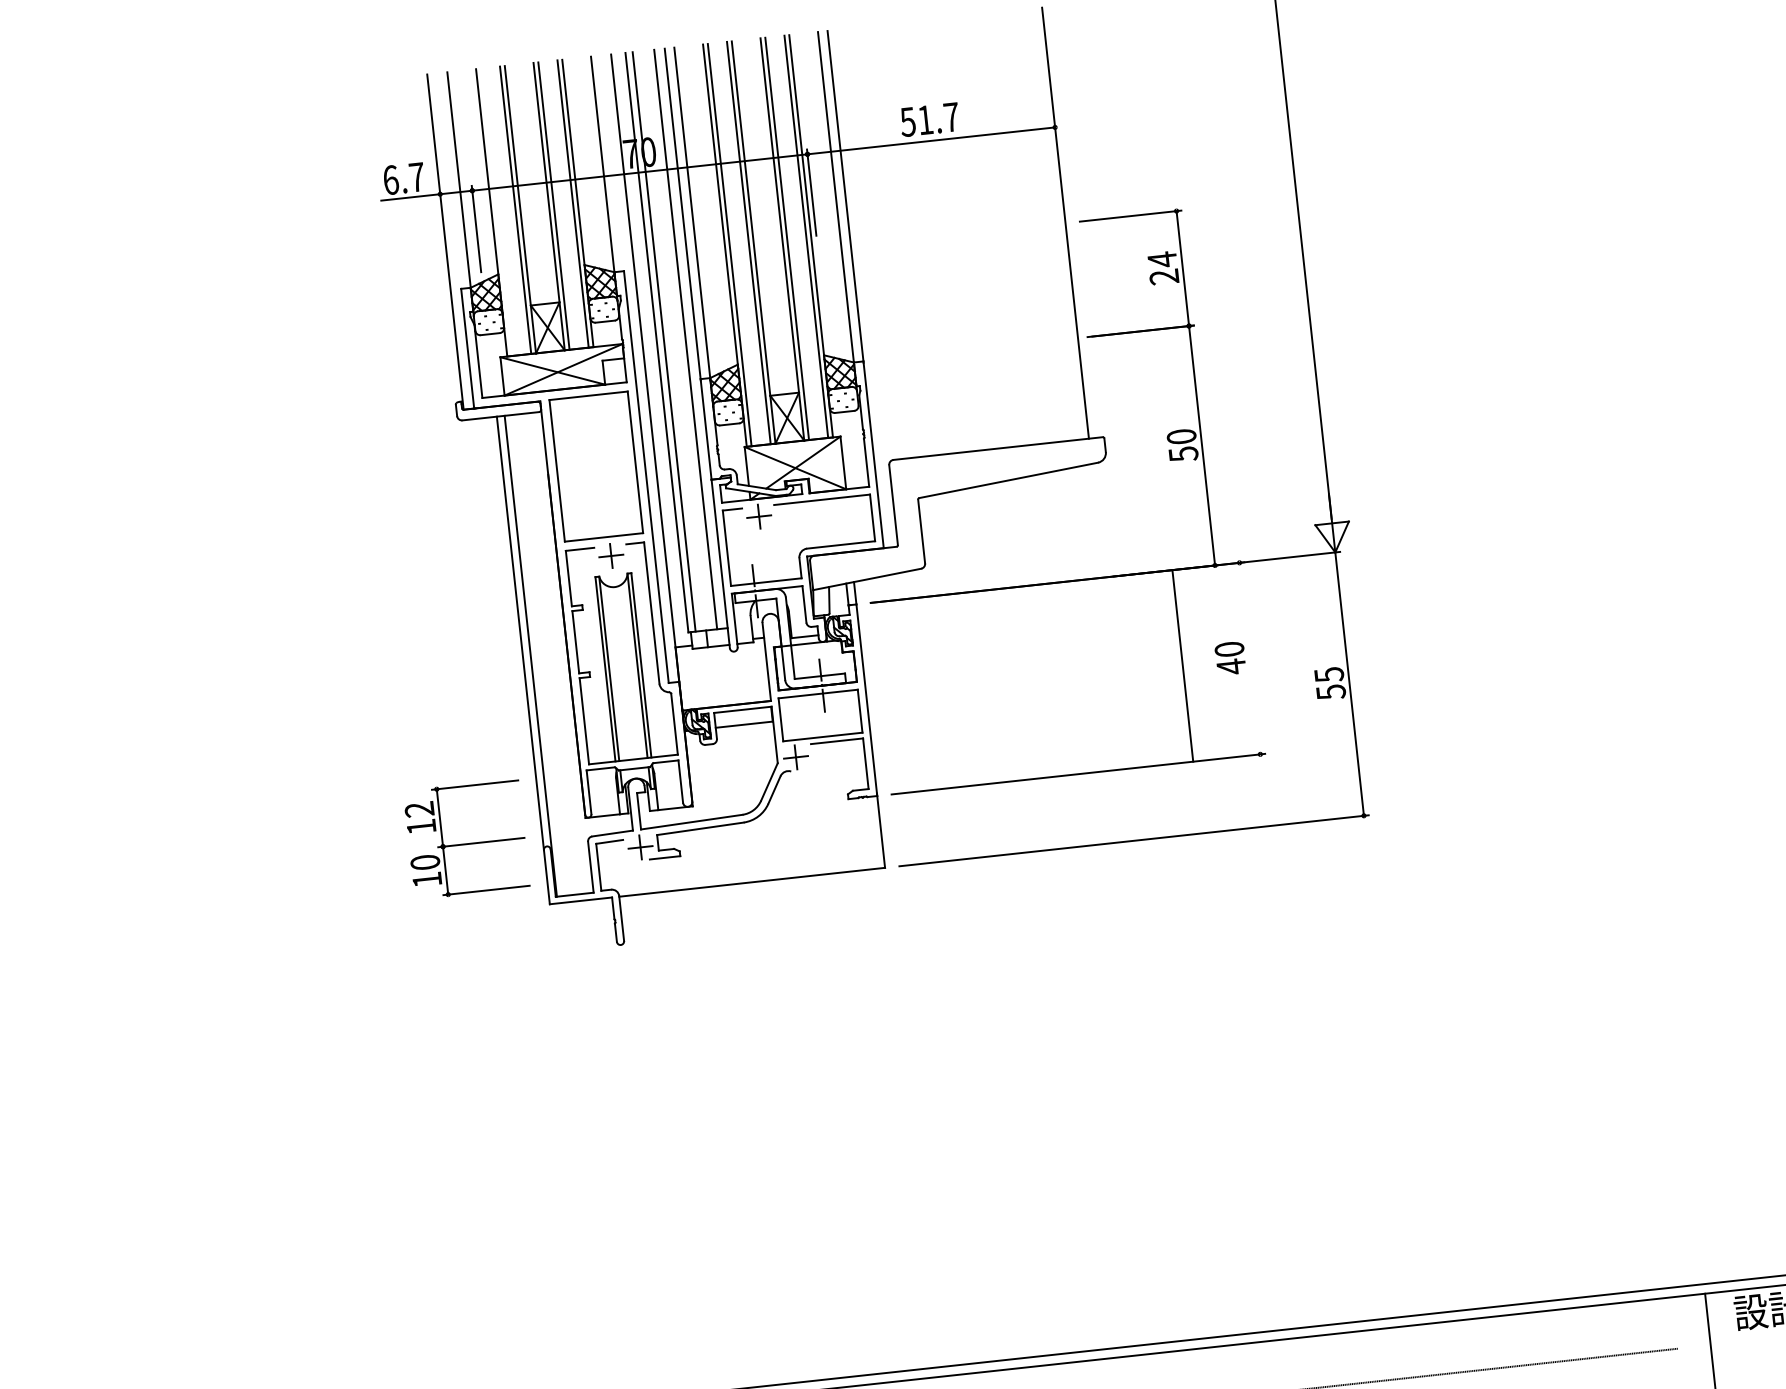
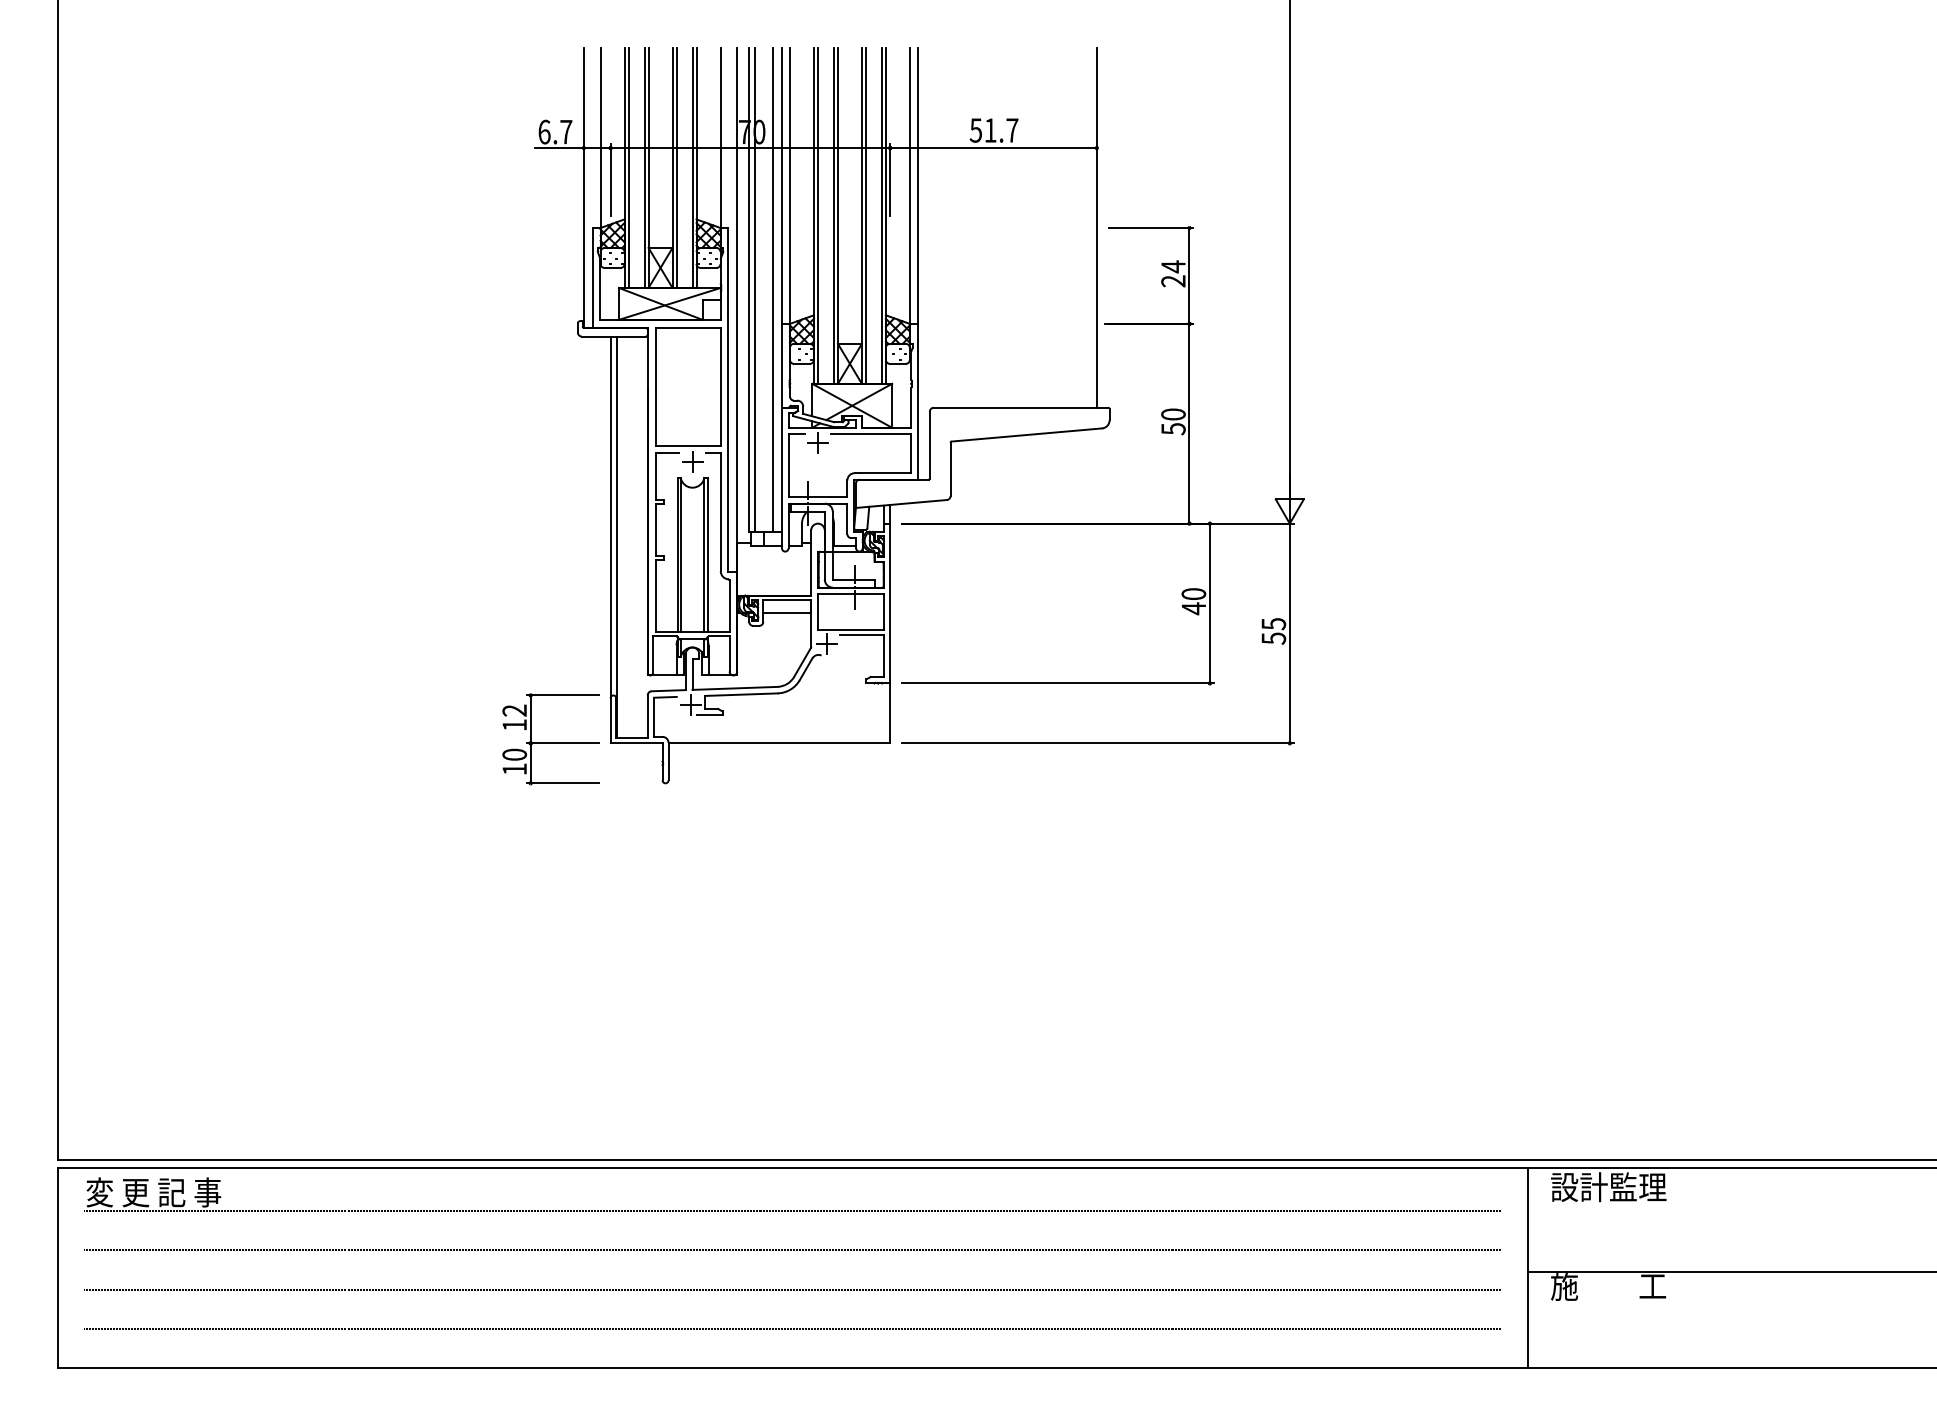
line: (496, 211) -> (628, 167), added
line: (1182, 665) -> (1209, 603), moved
part: (466, 839) -> (550, 739), moved

